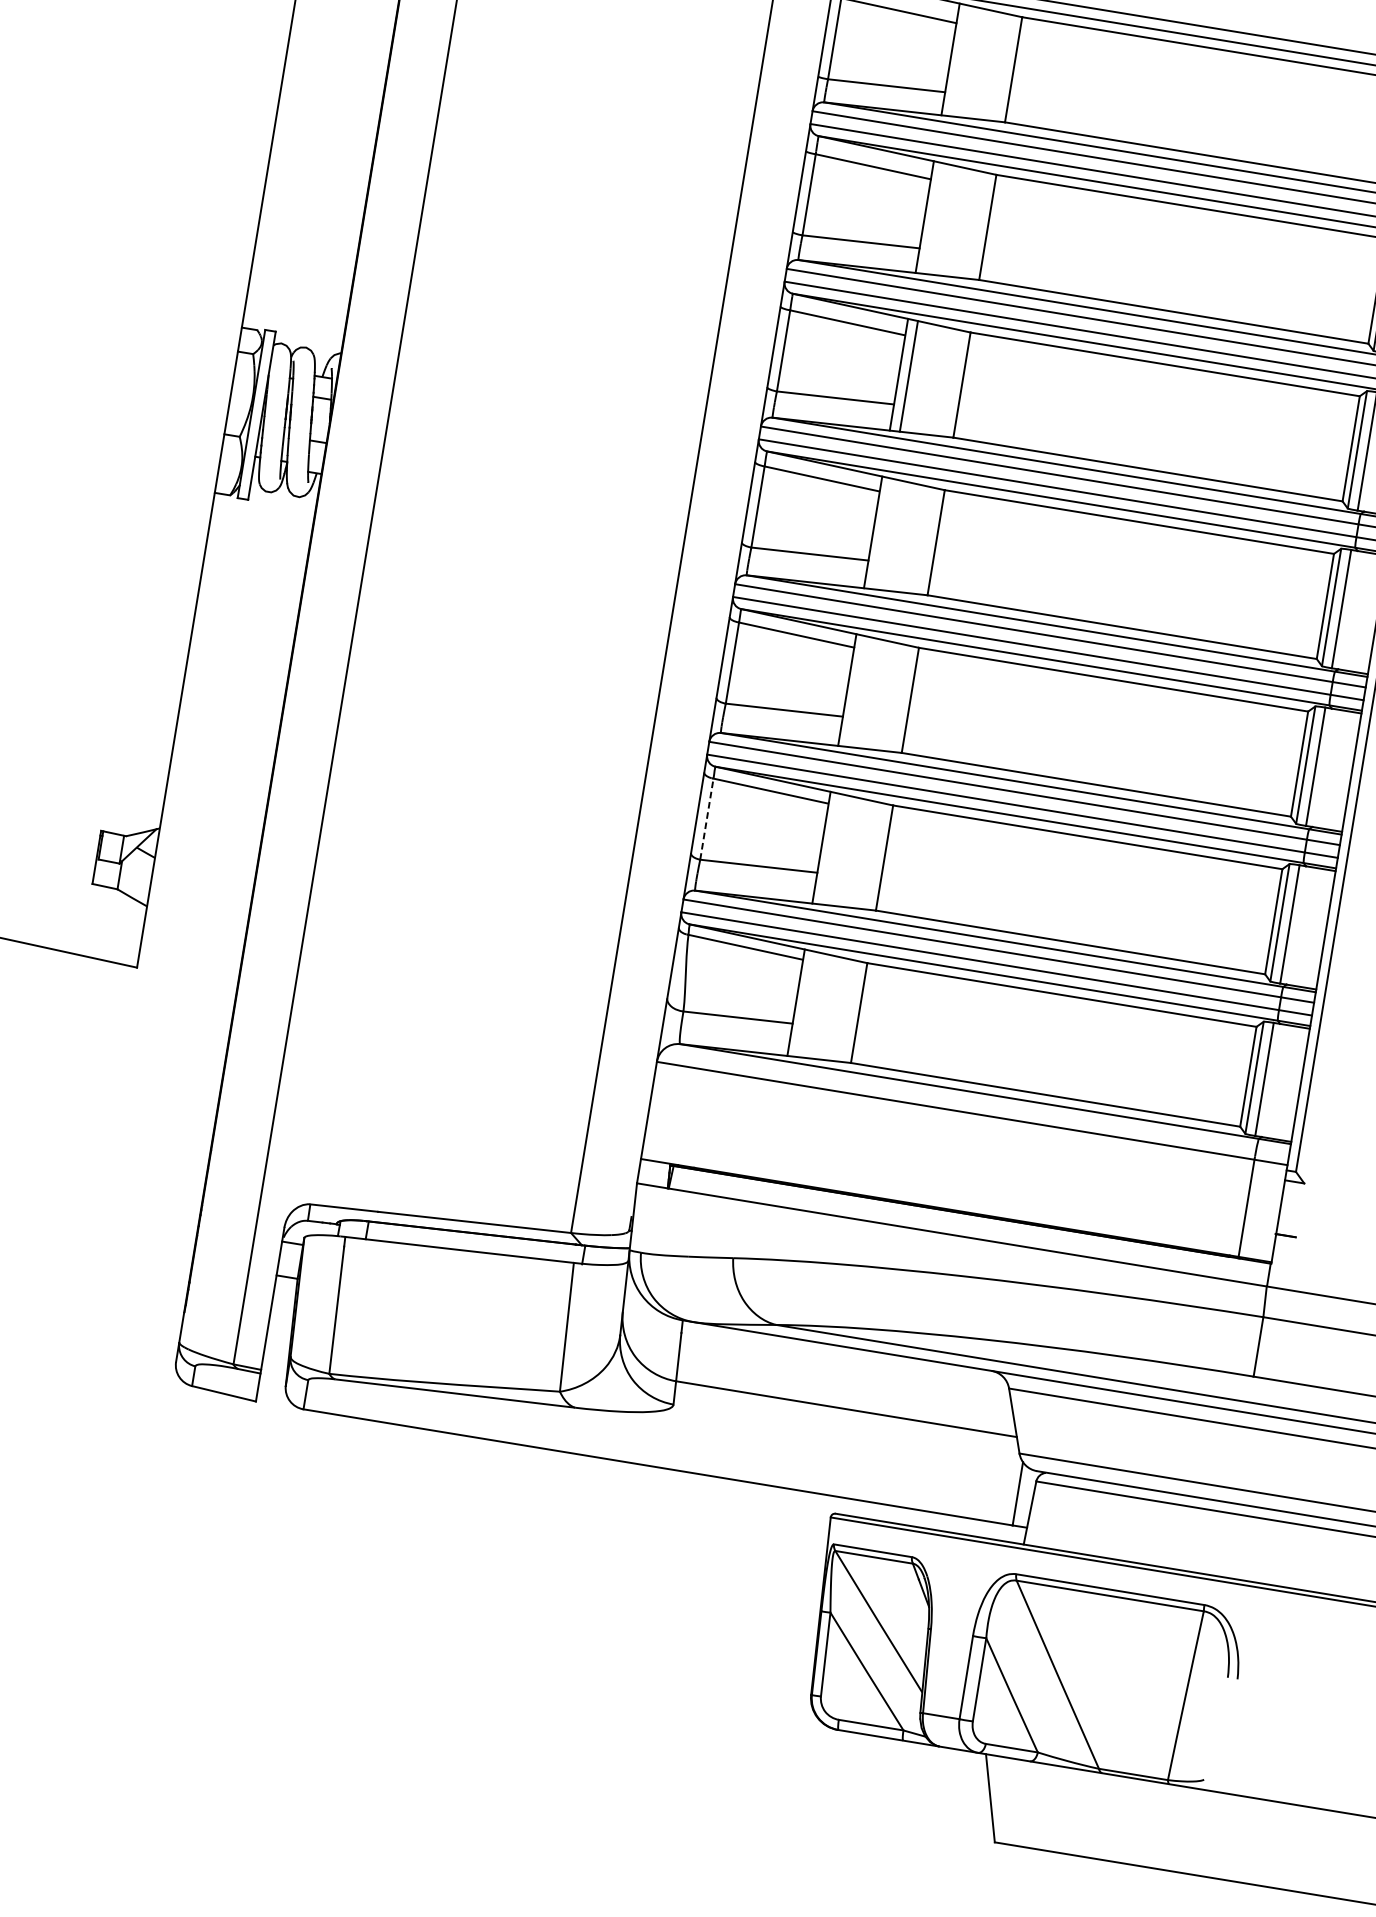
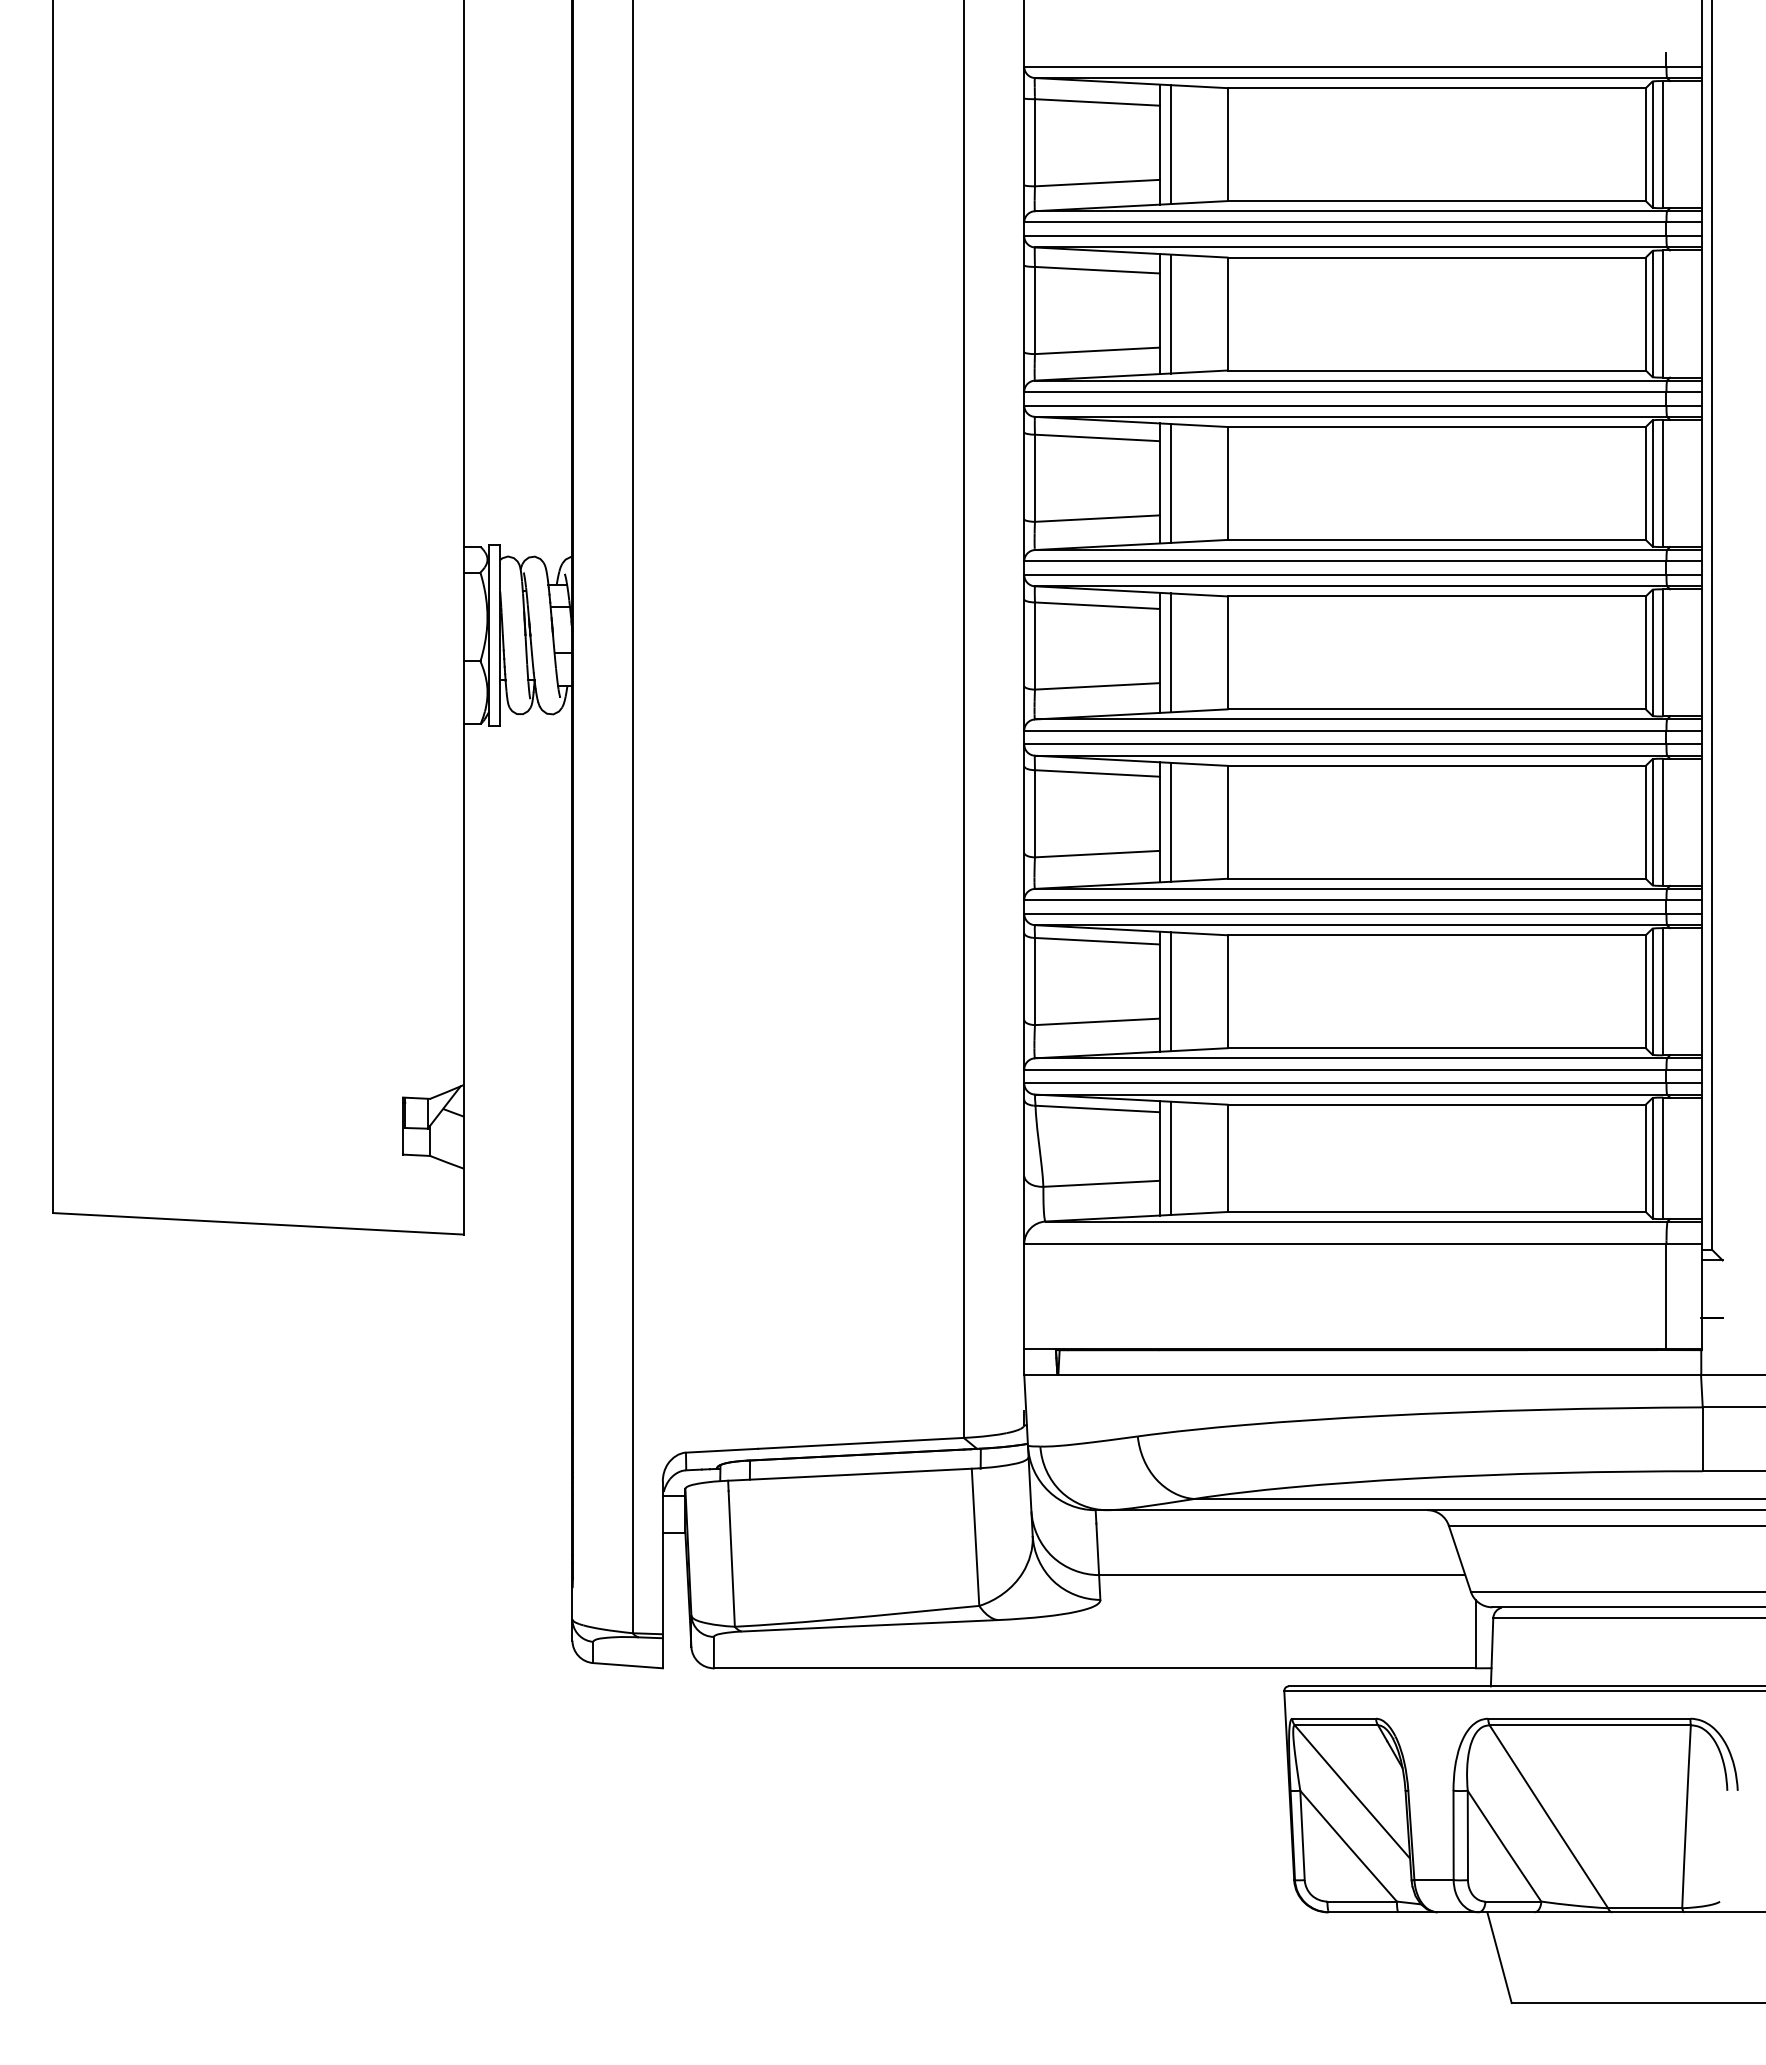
line: (960, 60) -> (1170, 144), added
line: (934, 218) -> (1170, 313), added
line: (883, 533) -> (1170, 652), added
line: (857, 690) -> (1170, 821), added
line: (706, 819) -> (1034, 981), dashed -> solid
line: (831, 849) -> (1170, 991), added
line: (806, 1003) -> (1170, 1157), added

